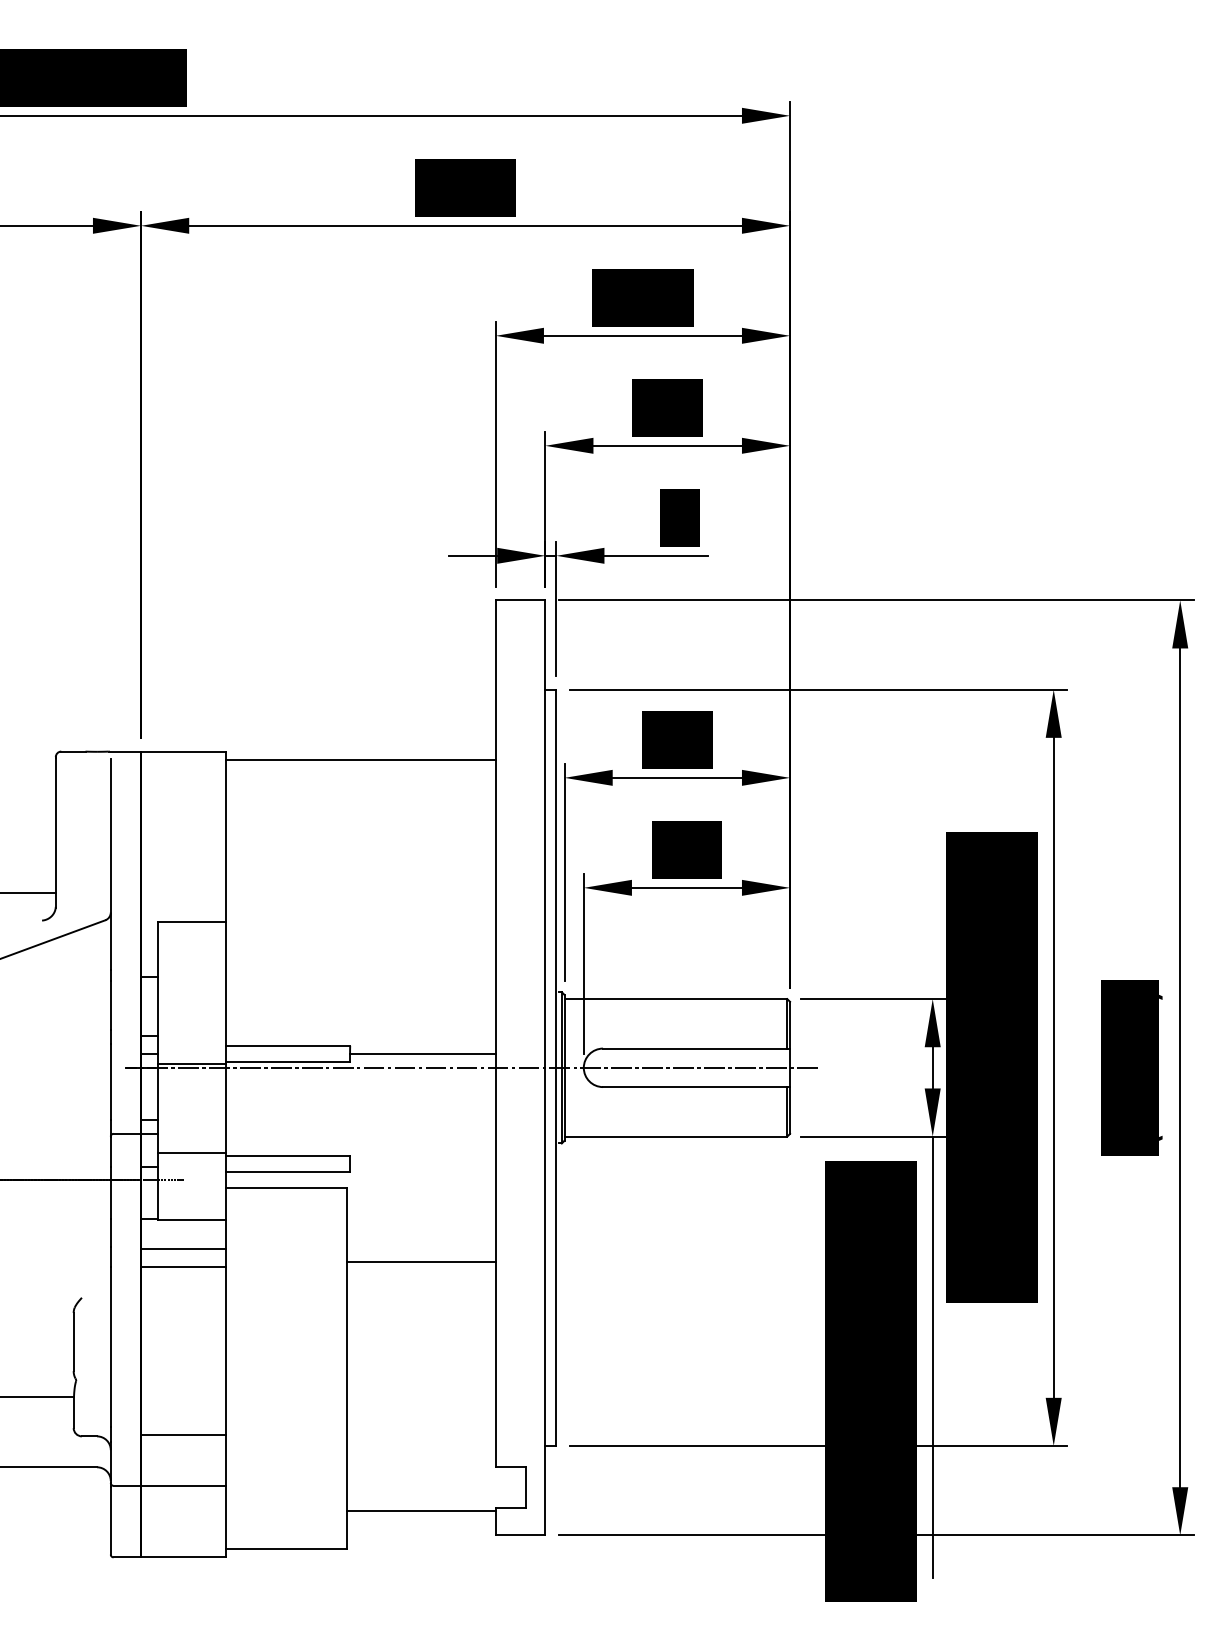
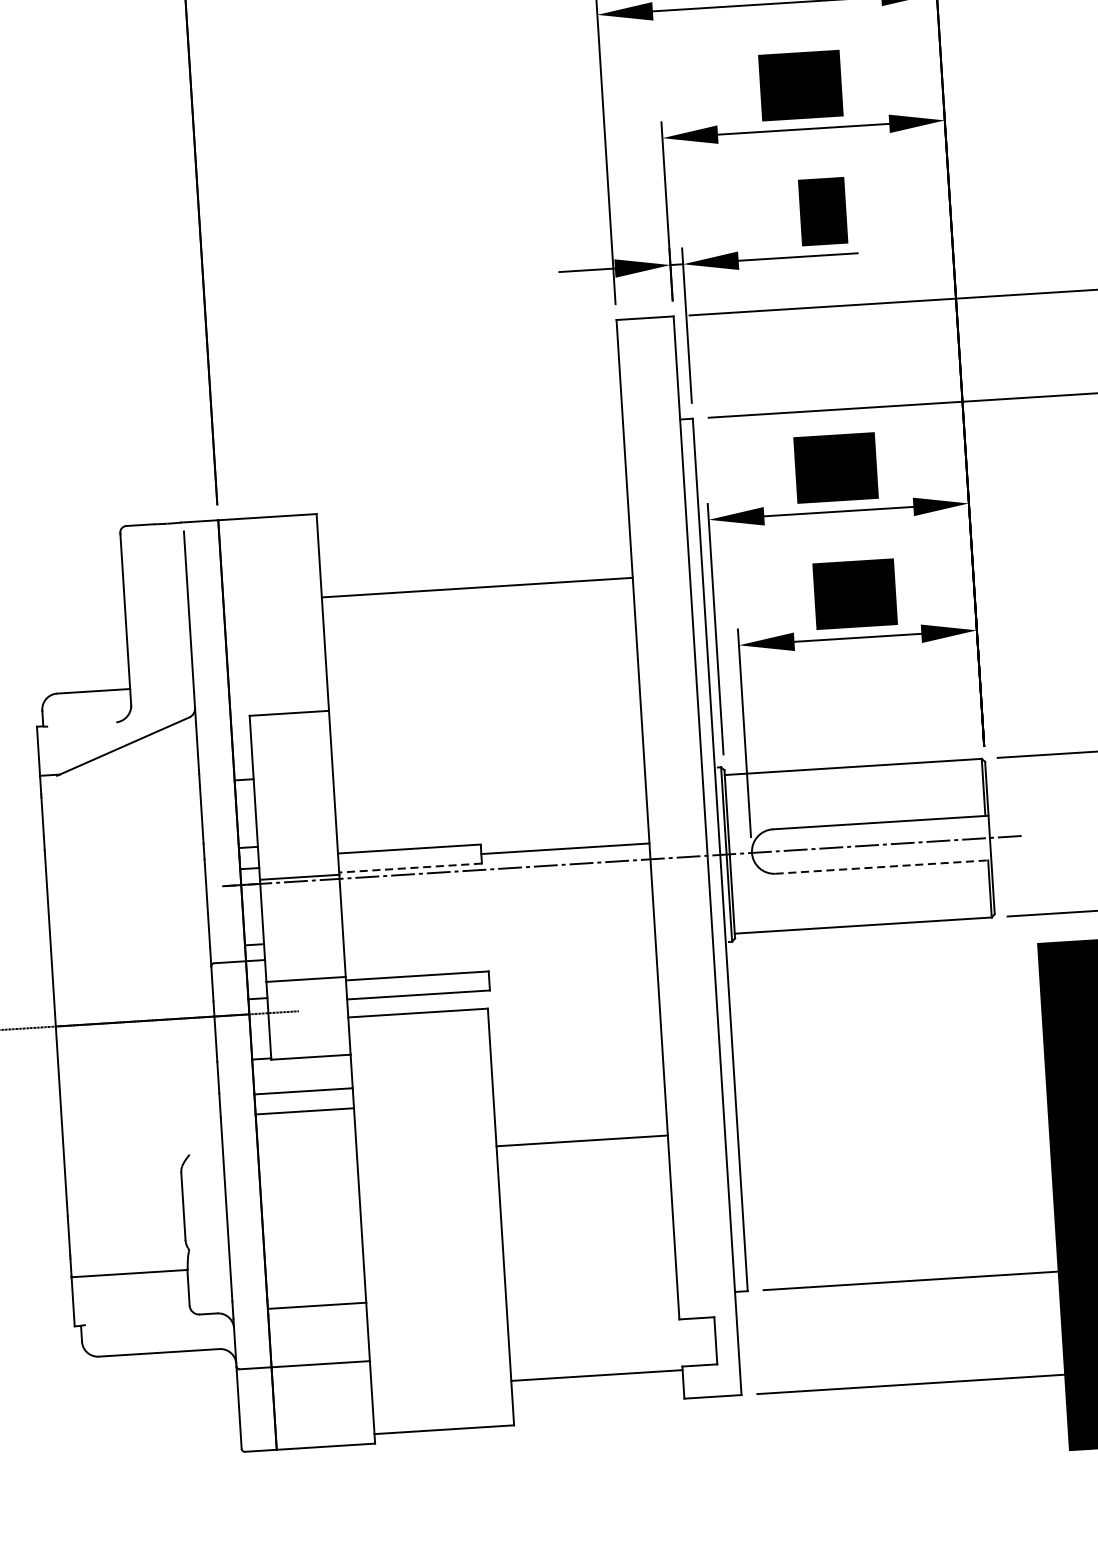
line: (360, 759) -> (476, 587), moved
line: (288, 1062) -> (410, 868), solid -> dashed
line: (696, 1087) -> (883, 867), solid -> dashed
line: (421, 1262) -> (582, 1141), moved

